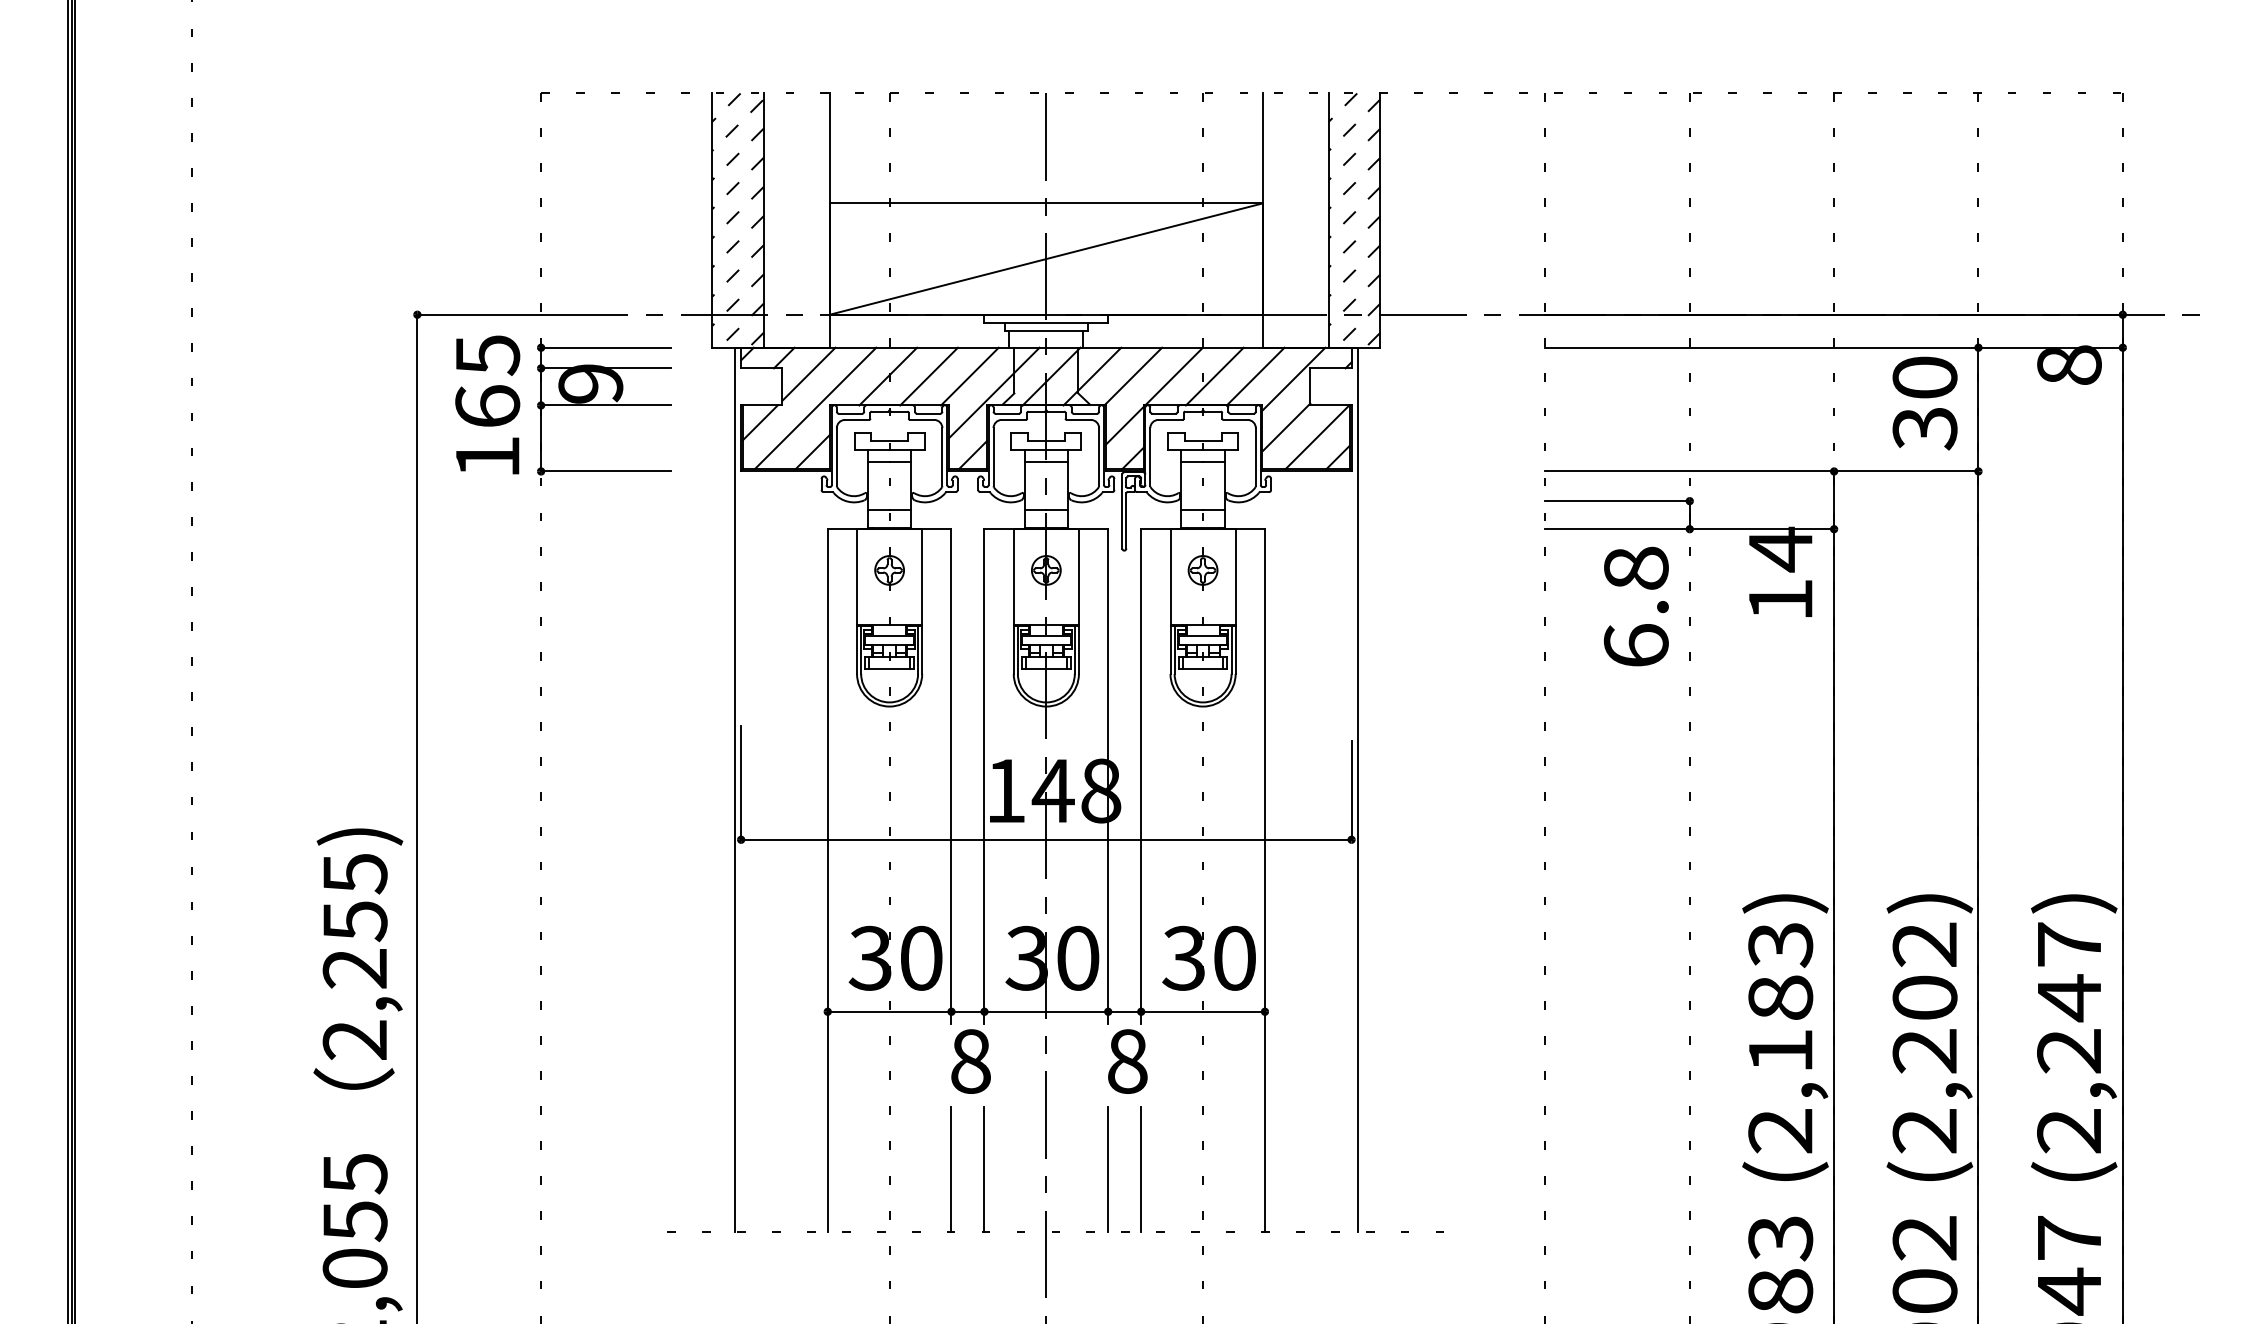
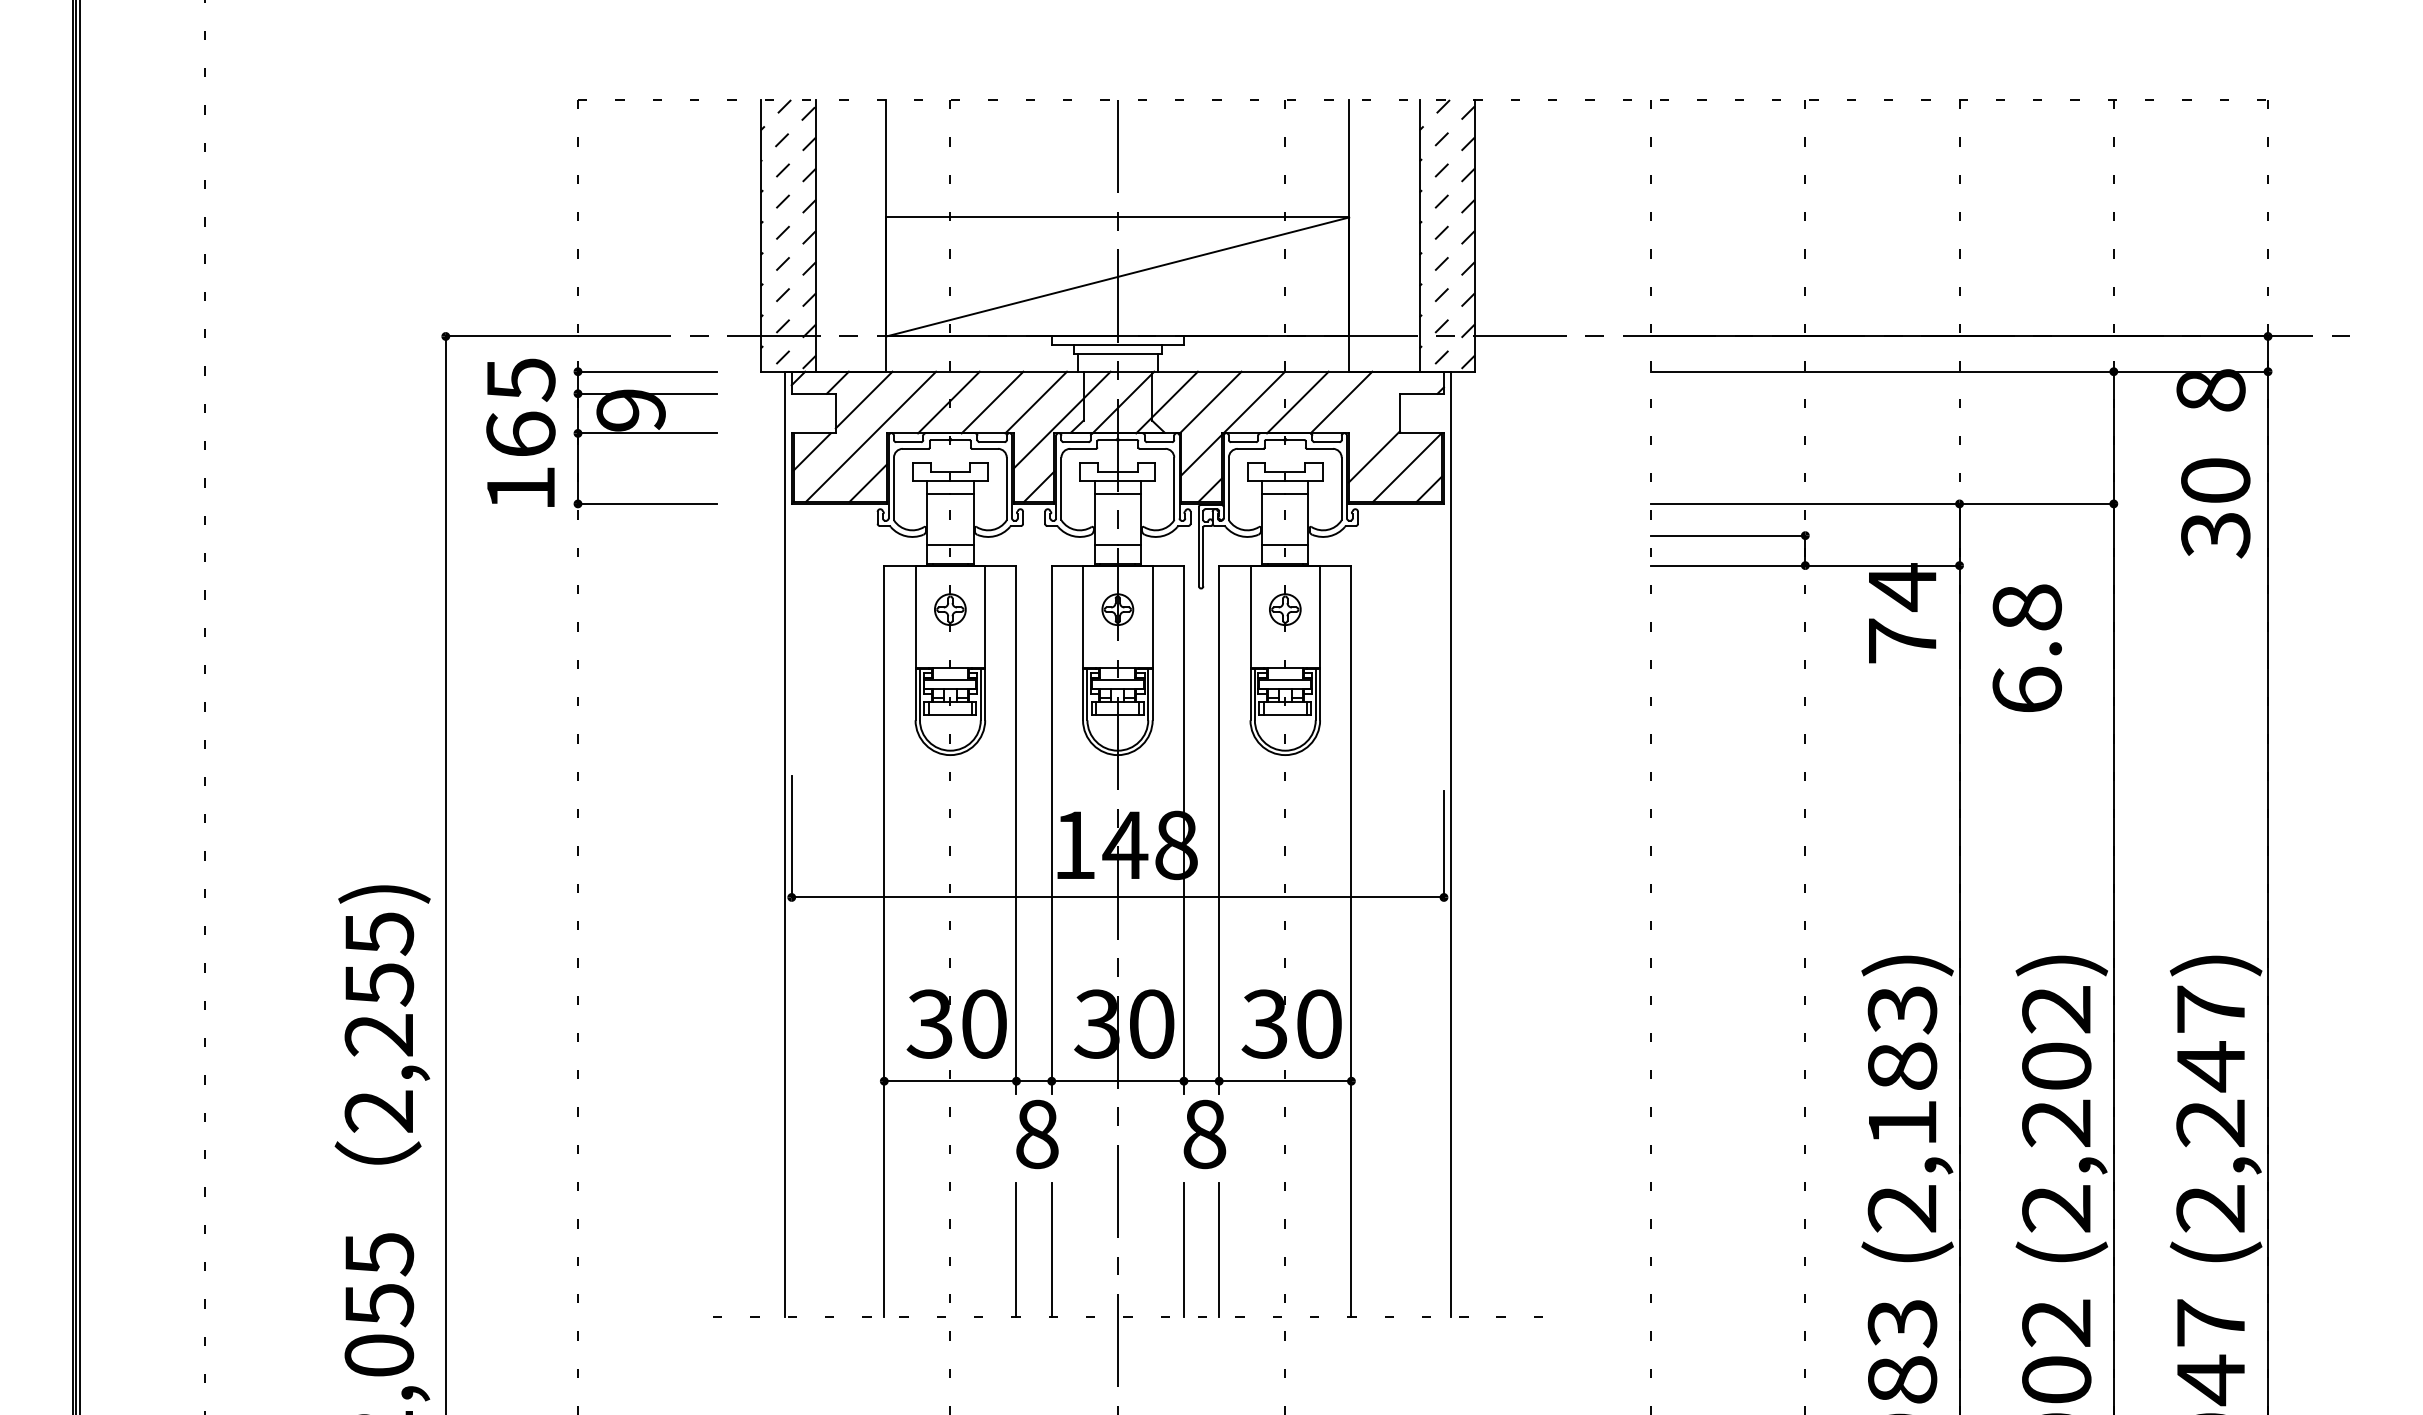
line: (1293, 378) -> (1381, 404), removed
text: (1924, 403) -> (2215, 508), moved
text: (1780, 599) -> (1902, 640), 14 -> 74
text: (1635, 605) -> (2026, 647), moved

